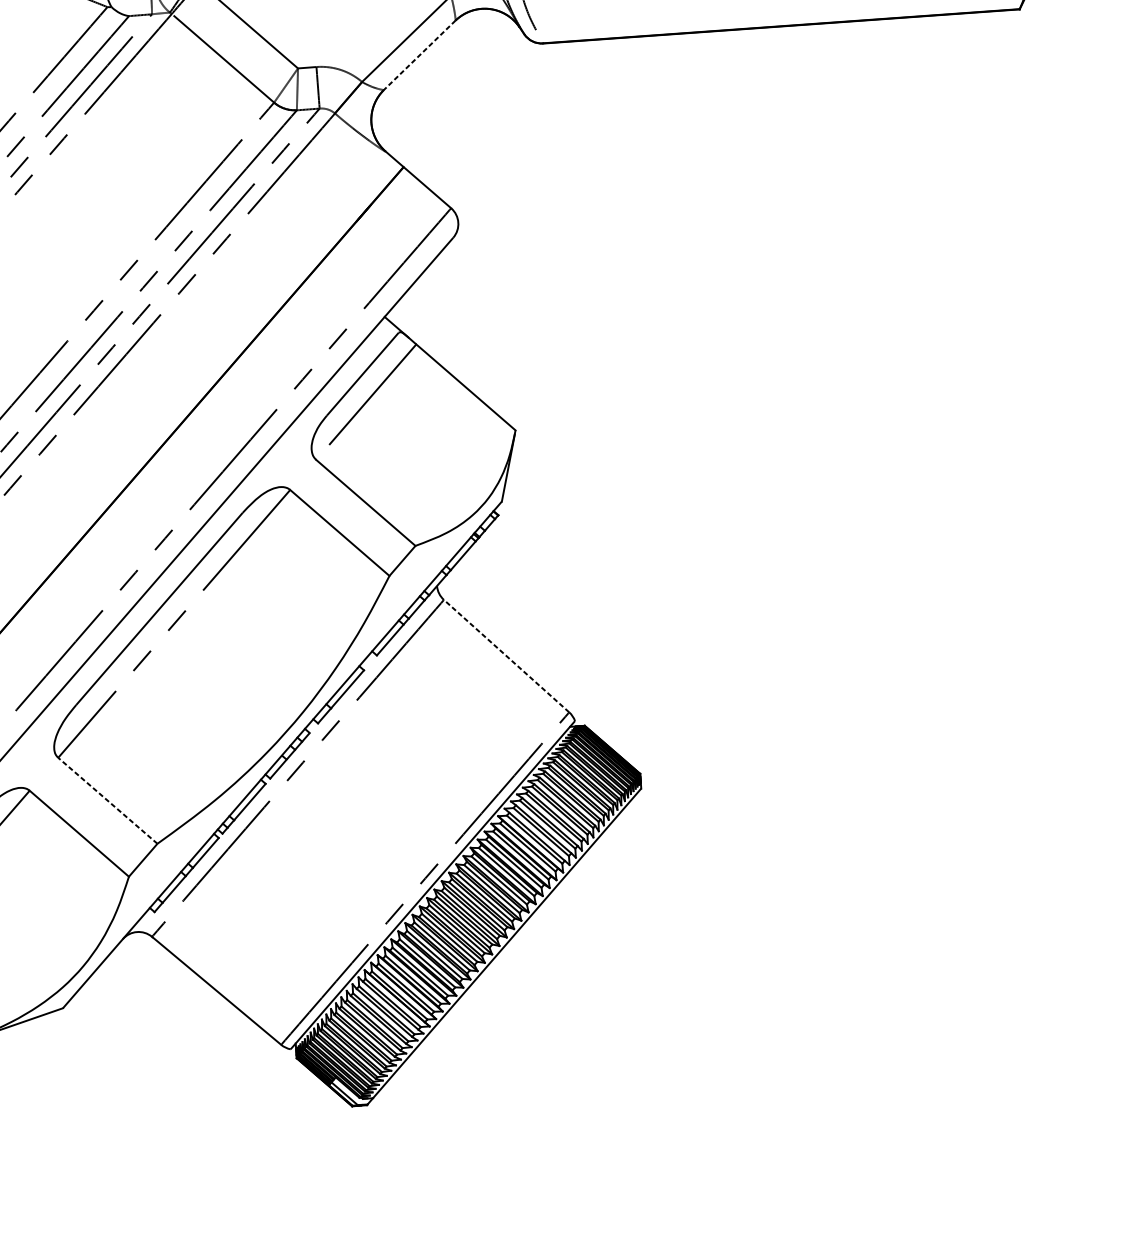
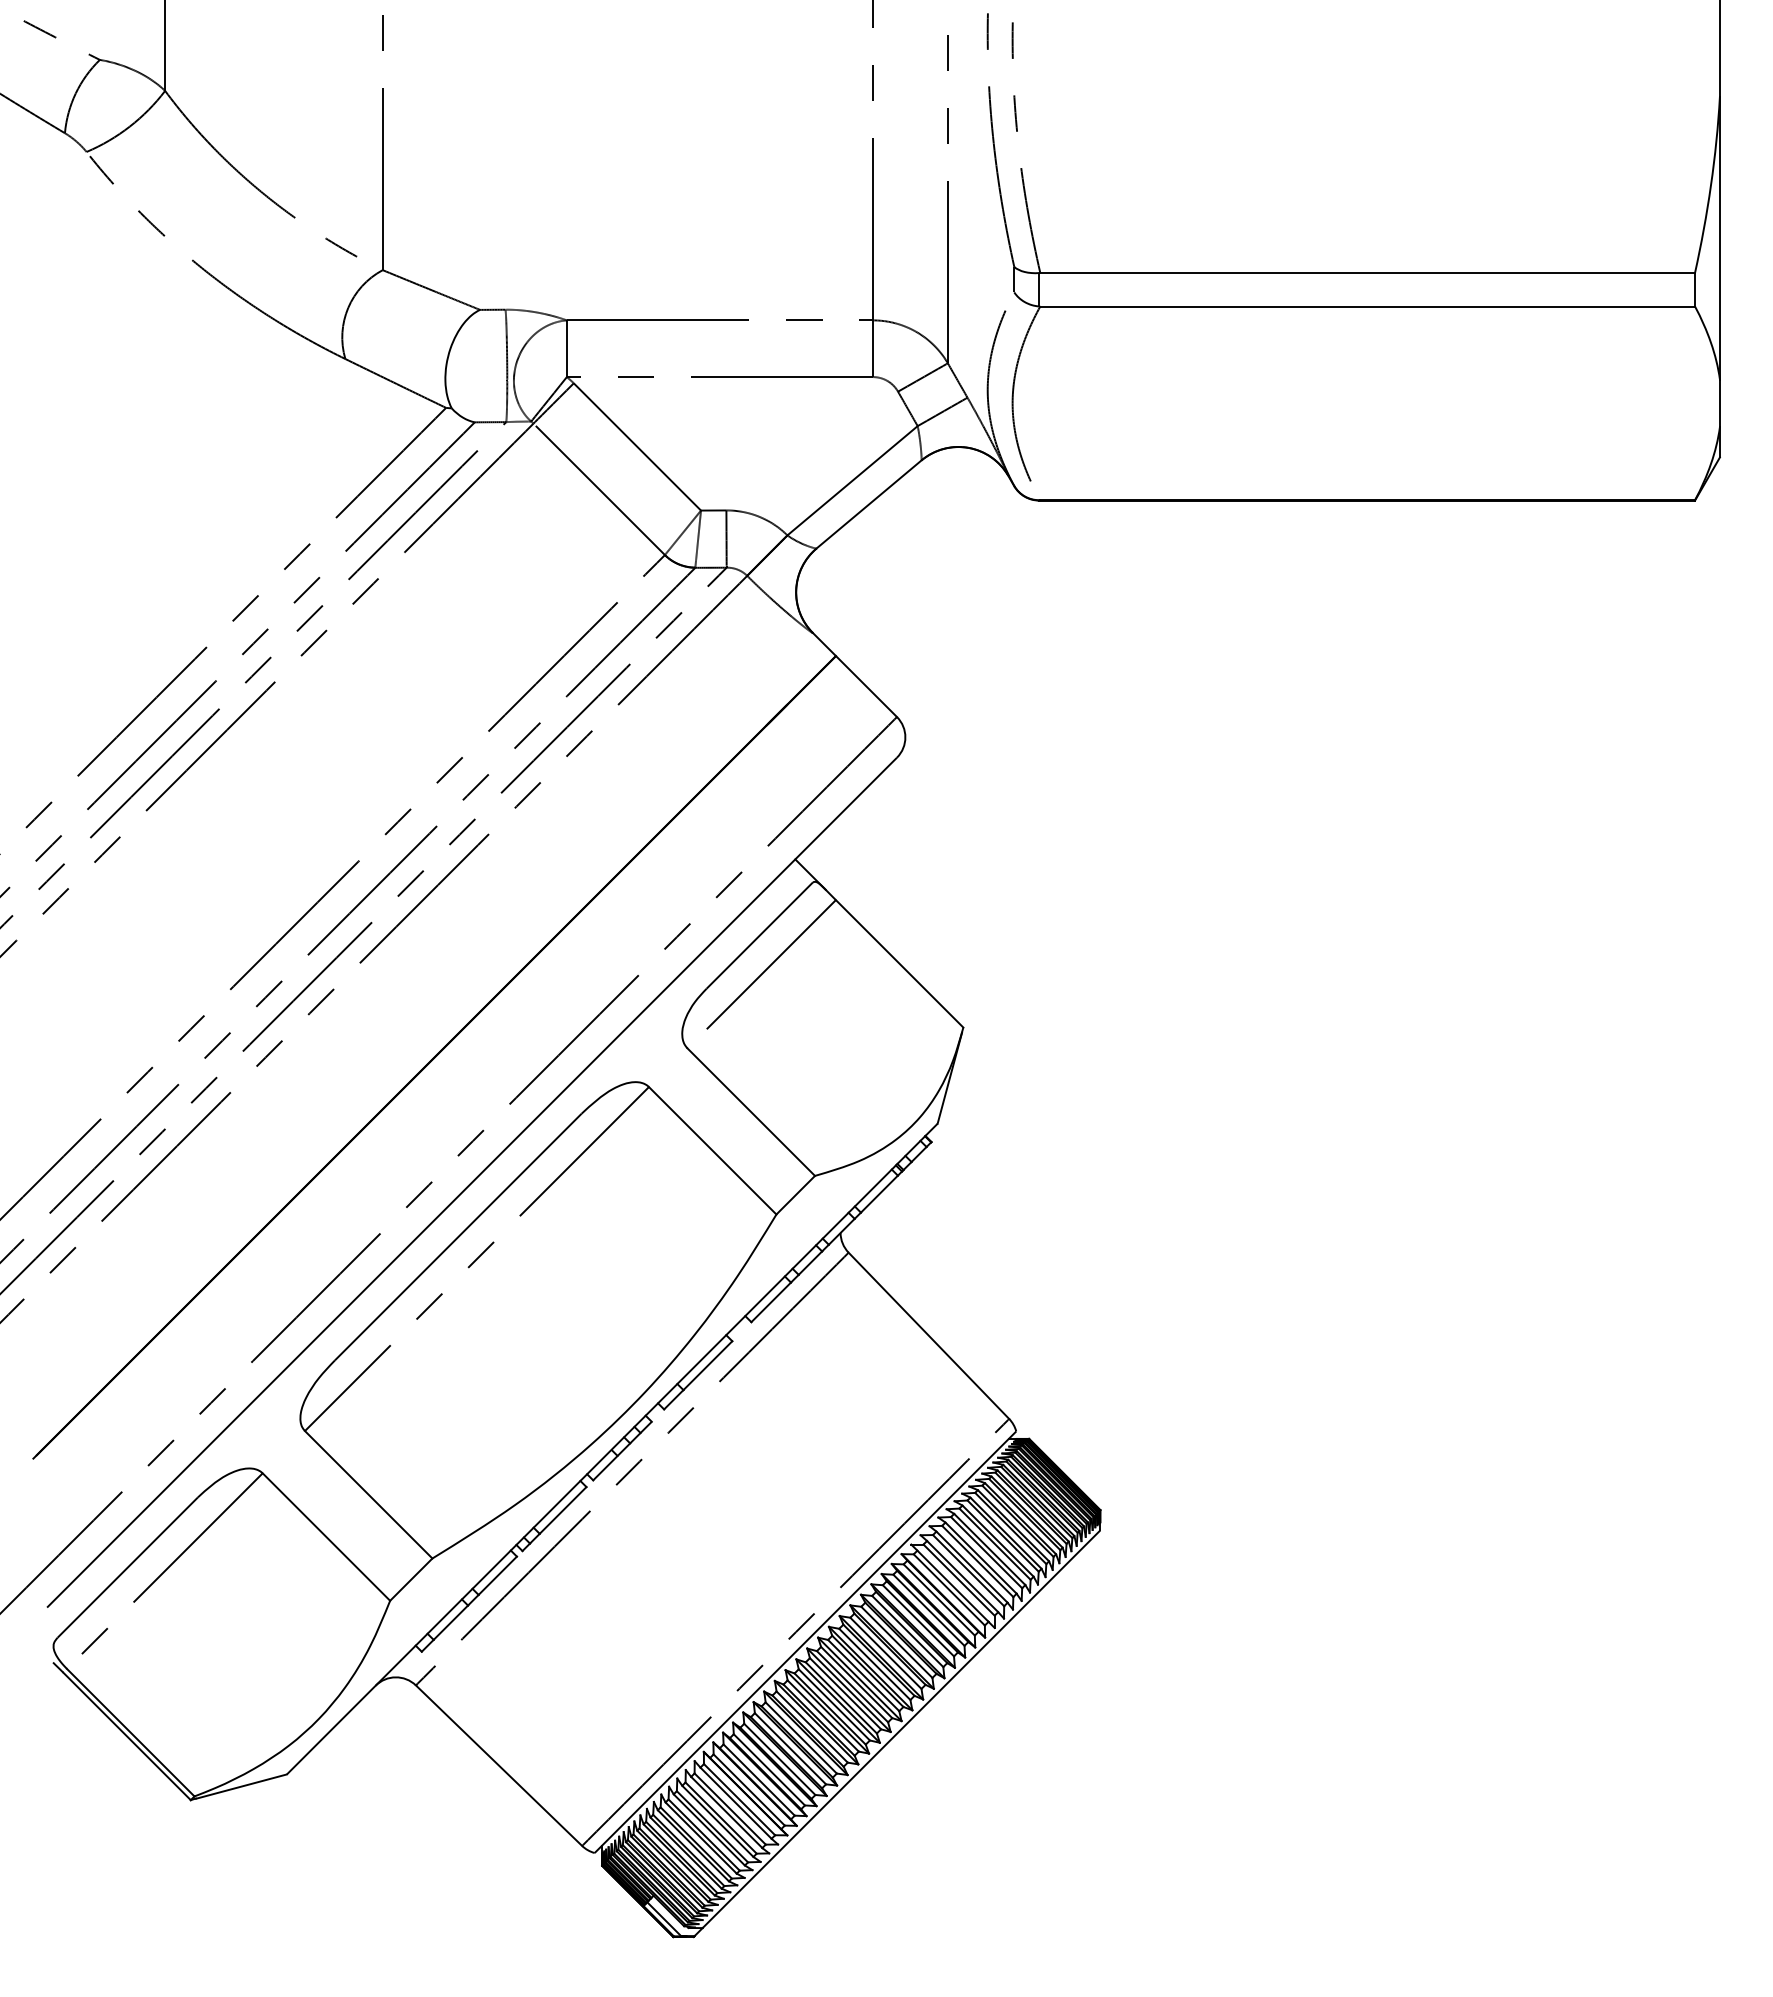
line: (419, 55) -> (868, 504), dashed -> solid
line: (506, 655) -> (928, 1335), dashed -> solid
line: (107, 800) -> (368, 1494), dashed -> solid

